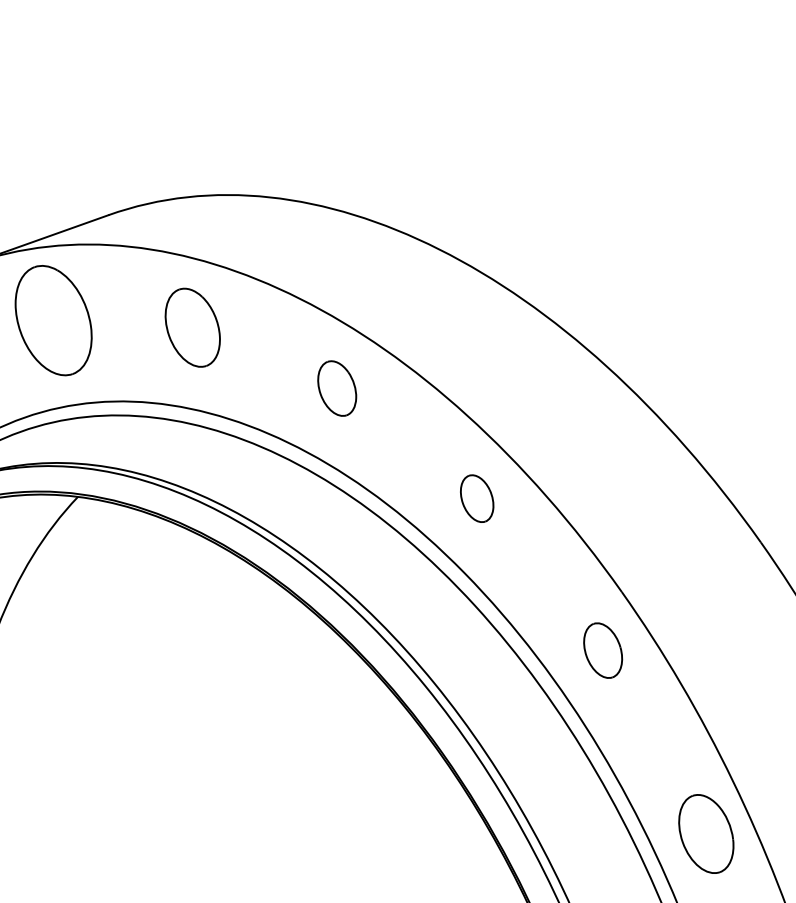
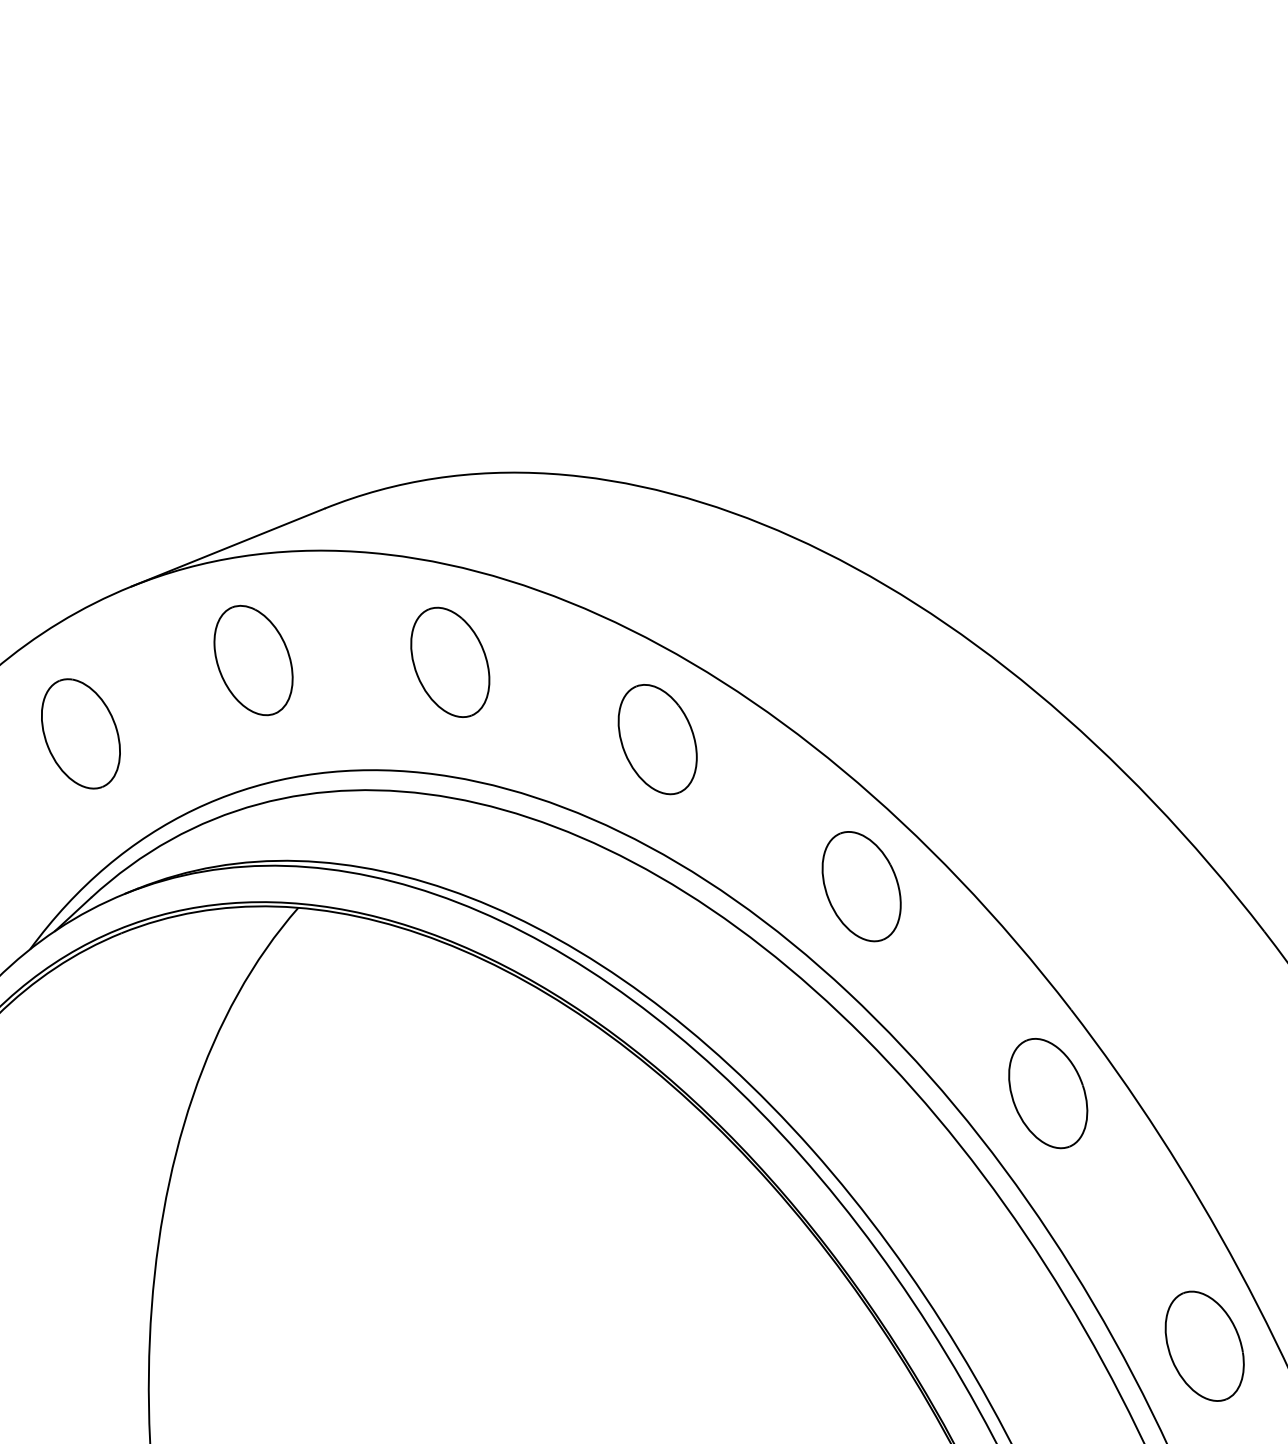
part: (53, 320) -> (253, 660), size x0.71
part: (337, 388) -> (657, 739), size x1.43
part: (477, 498) -> (861, 886), size x1.67
part: (603, 650) -> (1048, 1093), size x1.43

